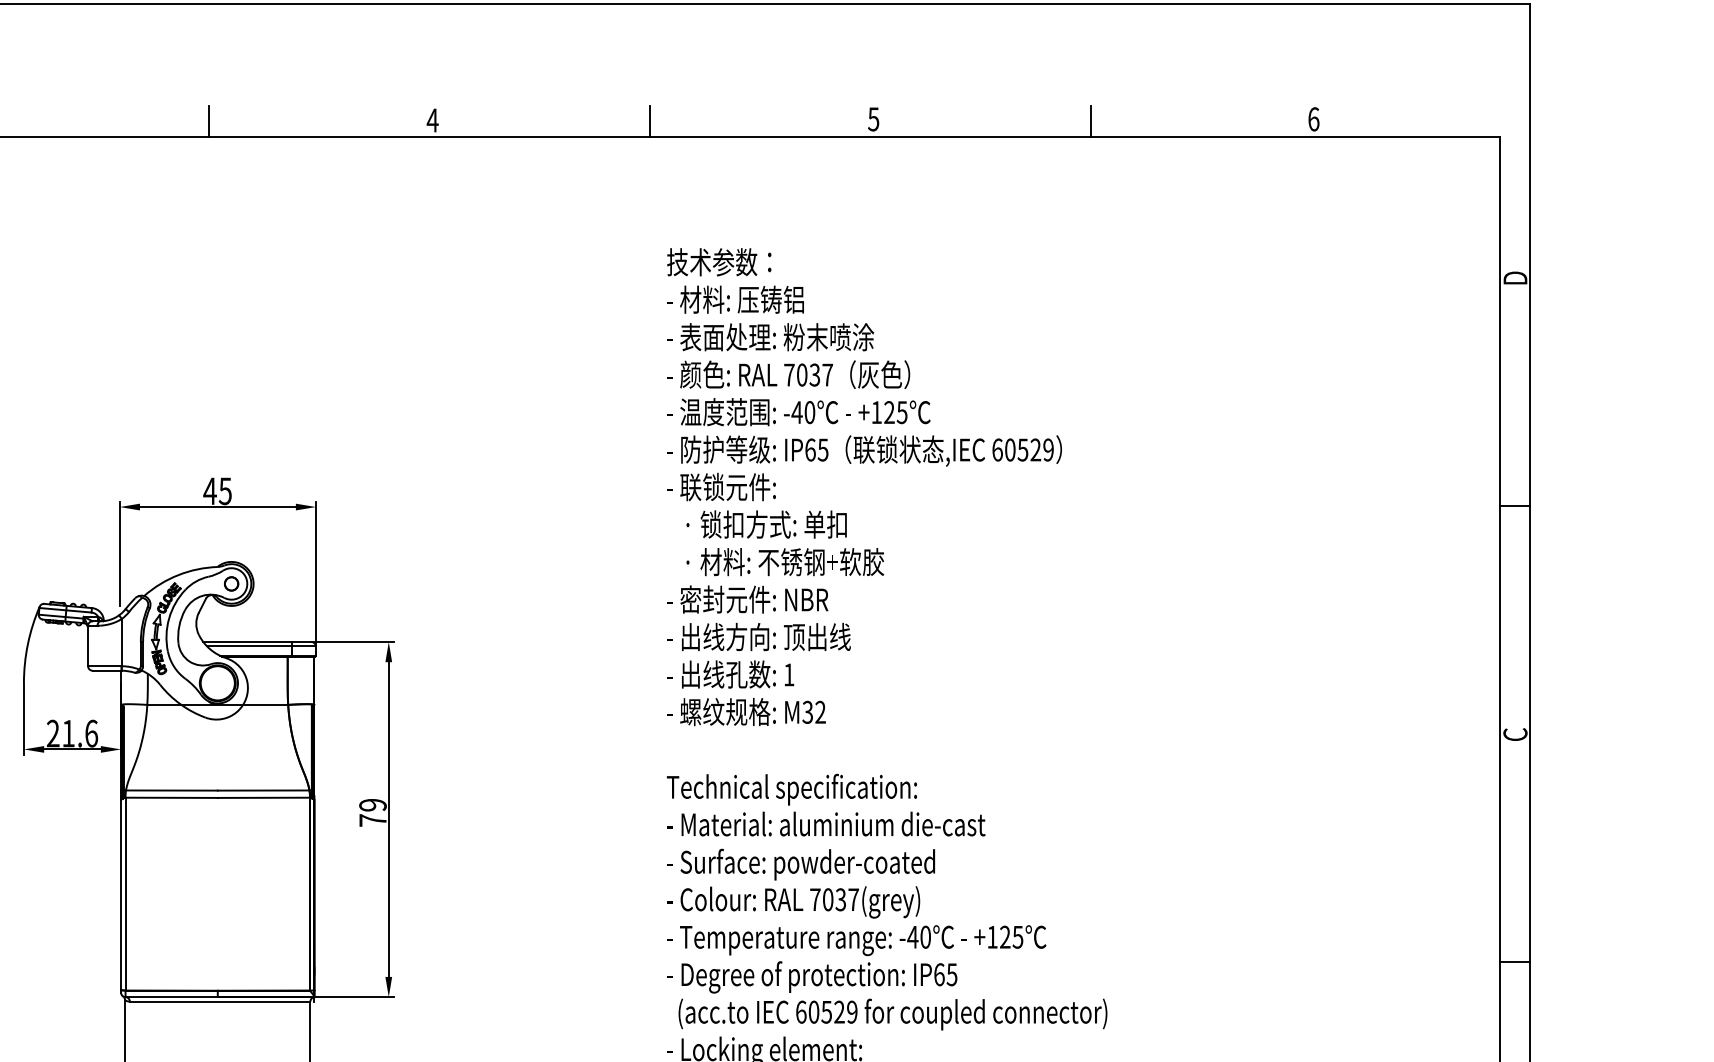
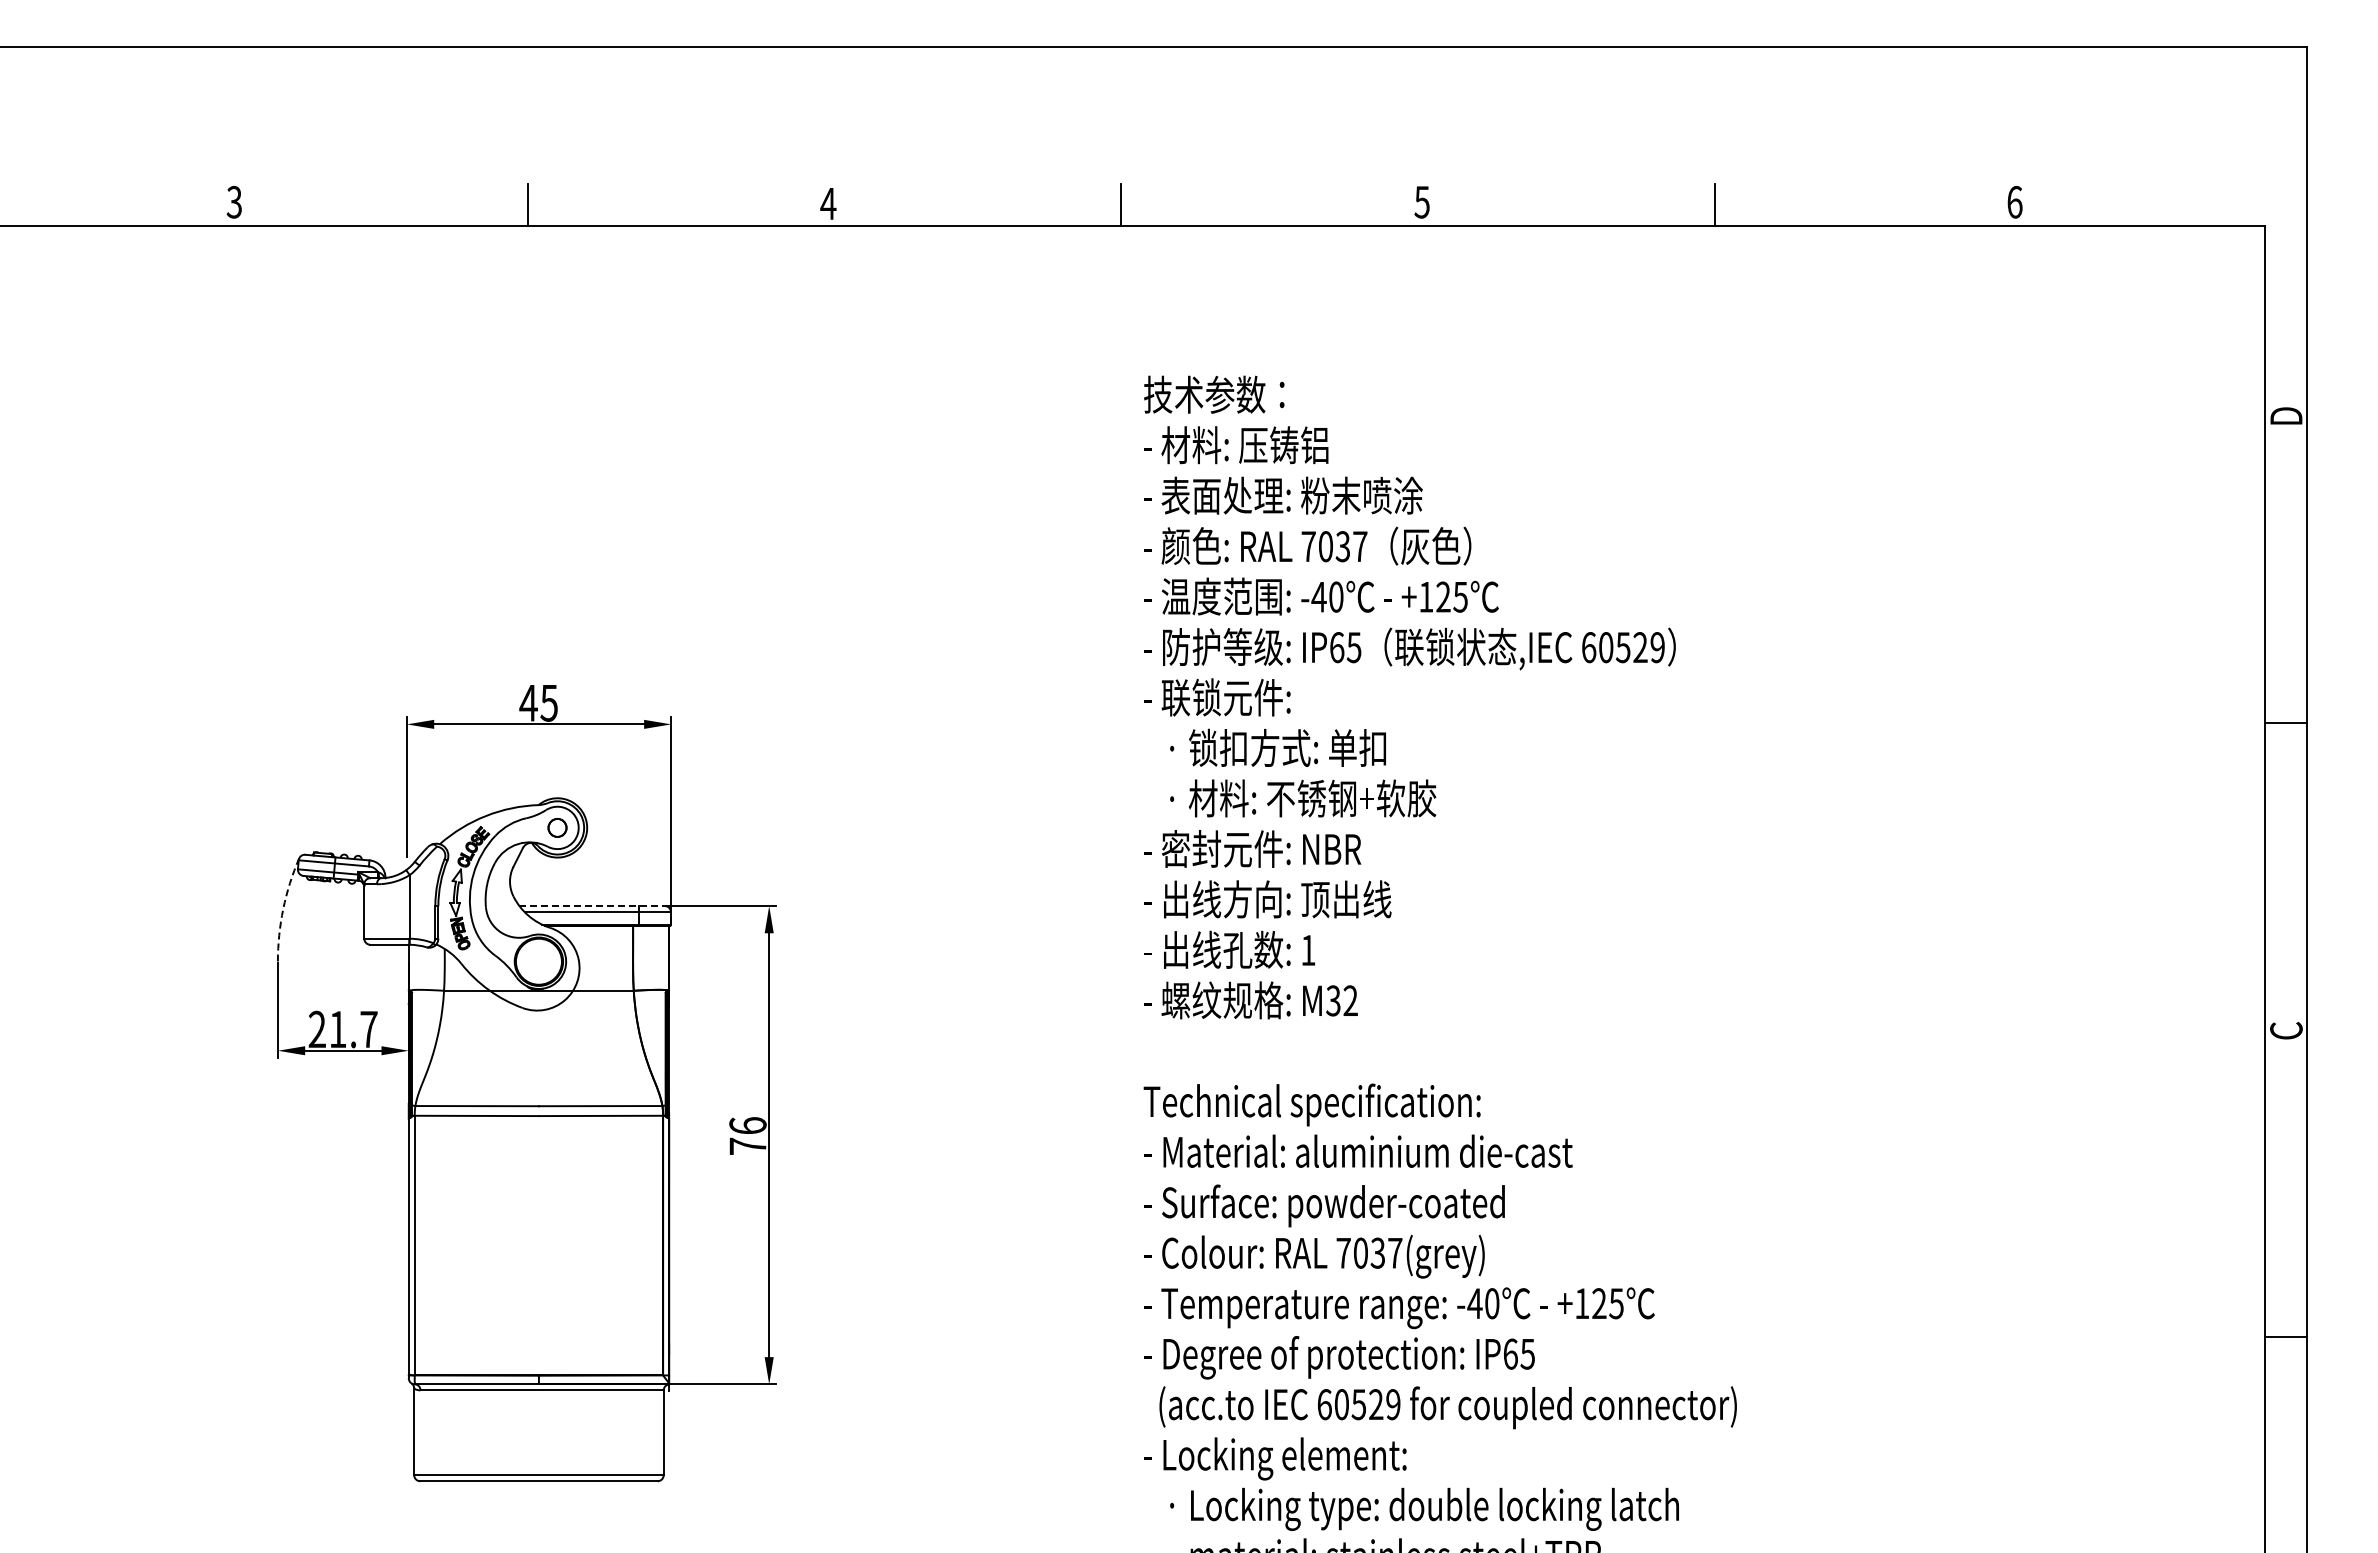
line: (257, 642) -> (592, 906), solid -> dashed
arc: (28, 643) -> (283, 908), solid -> dashed
text: (91, 733) -> (368, 1029), 21.6 -> 21.7
text: (372, 804) -> (747, 1125), 79 -> 76

